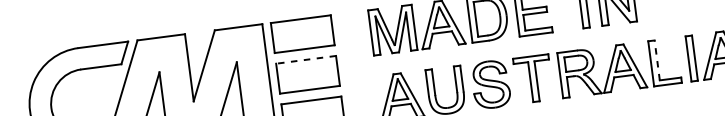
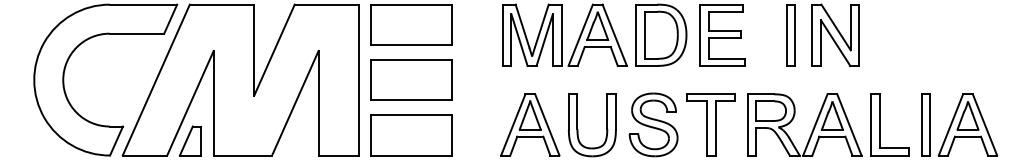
line: (306, 59) -> (411, 59), dashed -> solid
line: (657, 59) -> (879, 120), dashed -> solid

